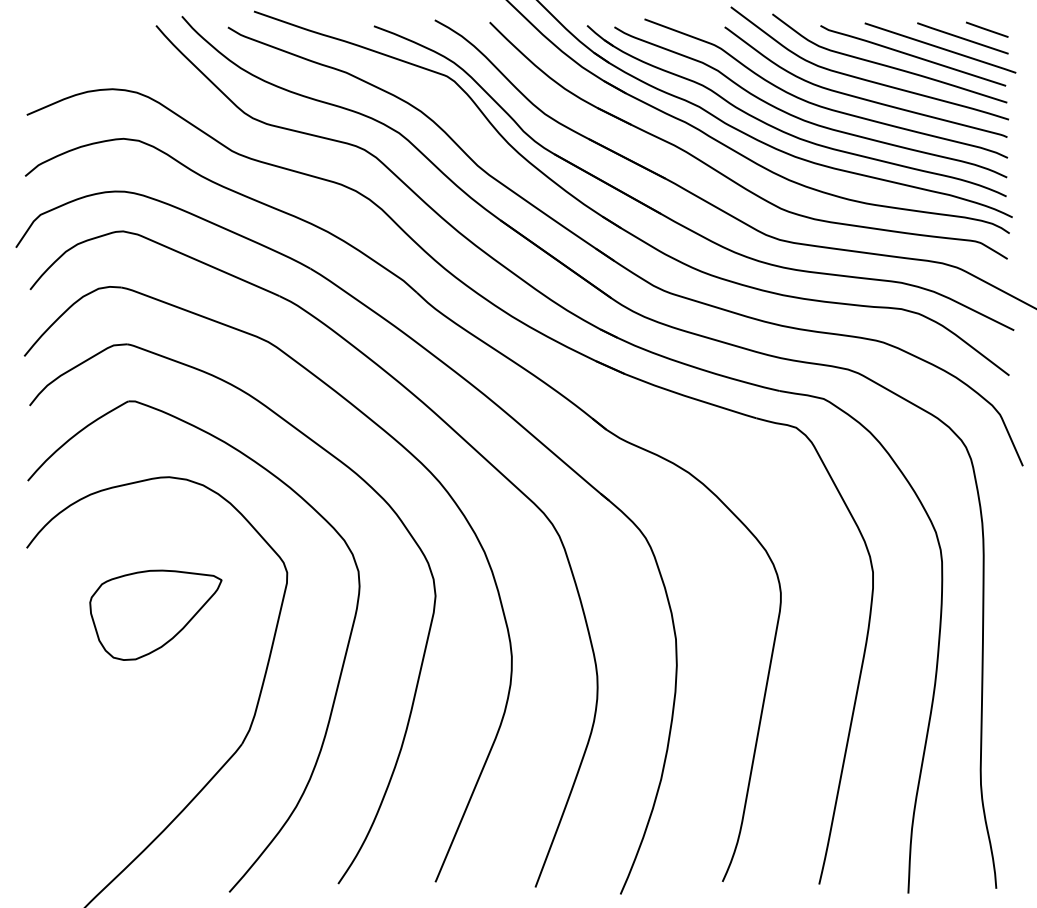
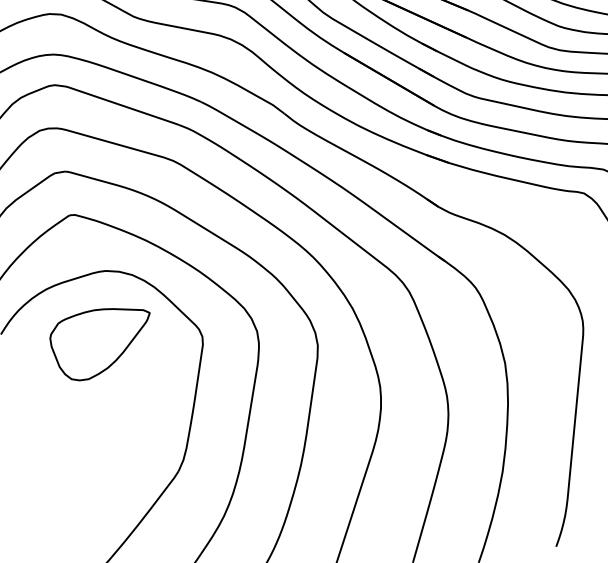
part: (155, 614) -> (101, 343), moved

